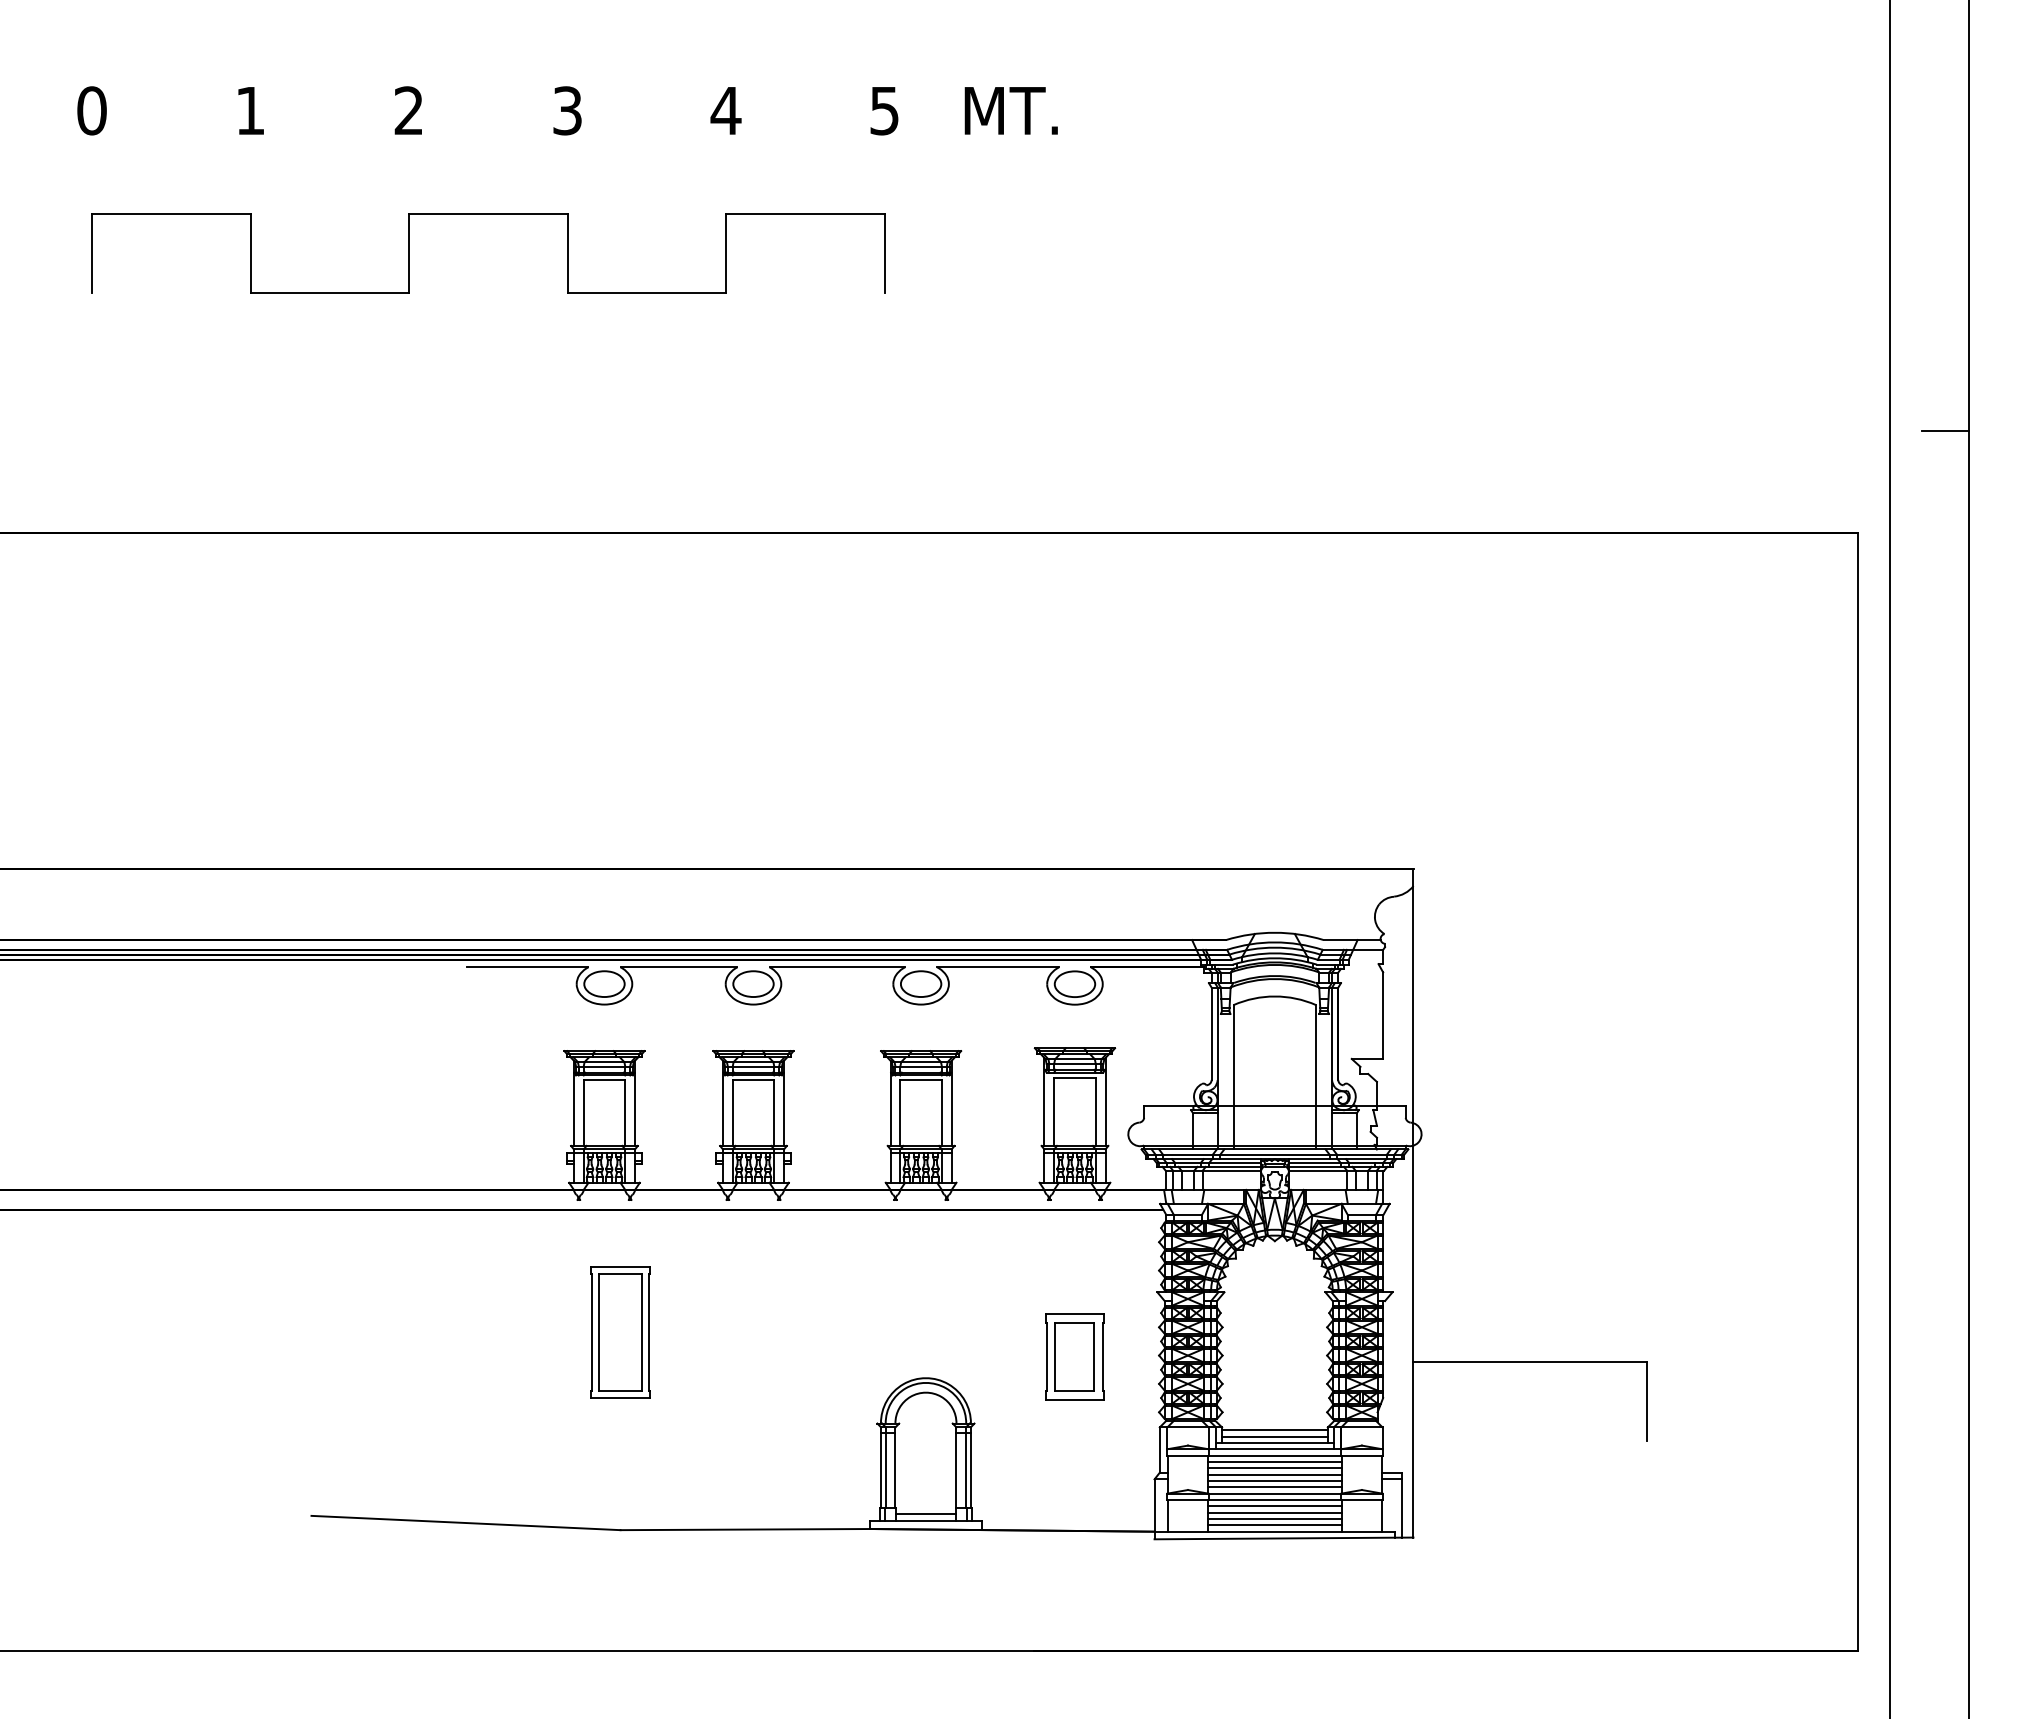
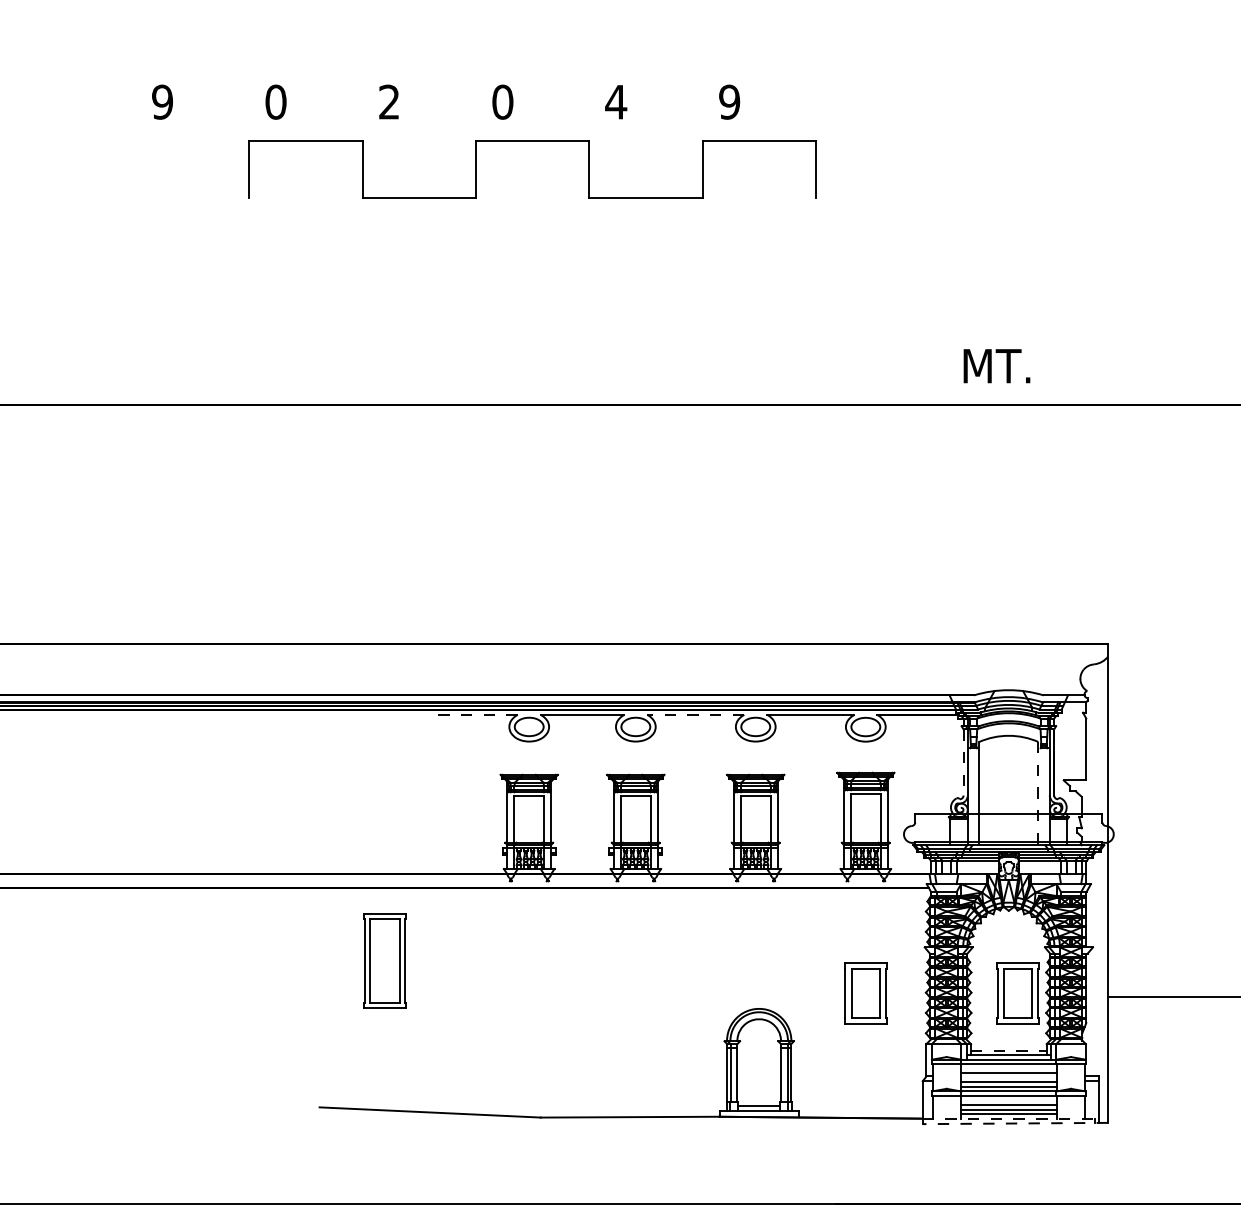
text: (91, 110) -> (162, 101), 0 -> 9
text: (250, 110) -> (275, 101), 1 -> 0
text: (567, 110) -> (502, 101), 3 -> 0
text: (884, 110) -> (729, 101), 5 -> 9
text: (1010, 110) -> (996, 365), moved
part: (488, 214) -> (532, 141), moved
line: (527, 967) -> (474, 715), solid -> dashed
line: (837, 967) -> (695, 715), solid -> dashed
line: (1211, 1034) -> (963, 762), solid -> dashed
line: (1316, 1077) -> (1038, 793), solid -> dashed
part: (620, 1332) -> (384, 961), moved
part: (1287, 1356) -> (1017, 993), added
line: (1274, 1430) -> (1008, 1046), removed
line: (1274, 1436) -> (1008, 1050), solid -> dashed
line: (1274, 1461) -> (1008, 1068), removed
line: (1274, 1474) -> (1008, 1077), removed
line: (1274, 1506) -> (1008, 1100), removed
line: (1275, 1531) -> (1009, 1118), solid -> dashed
line: (1283, 1538) -> (1014, 1123), solid -> dashed

